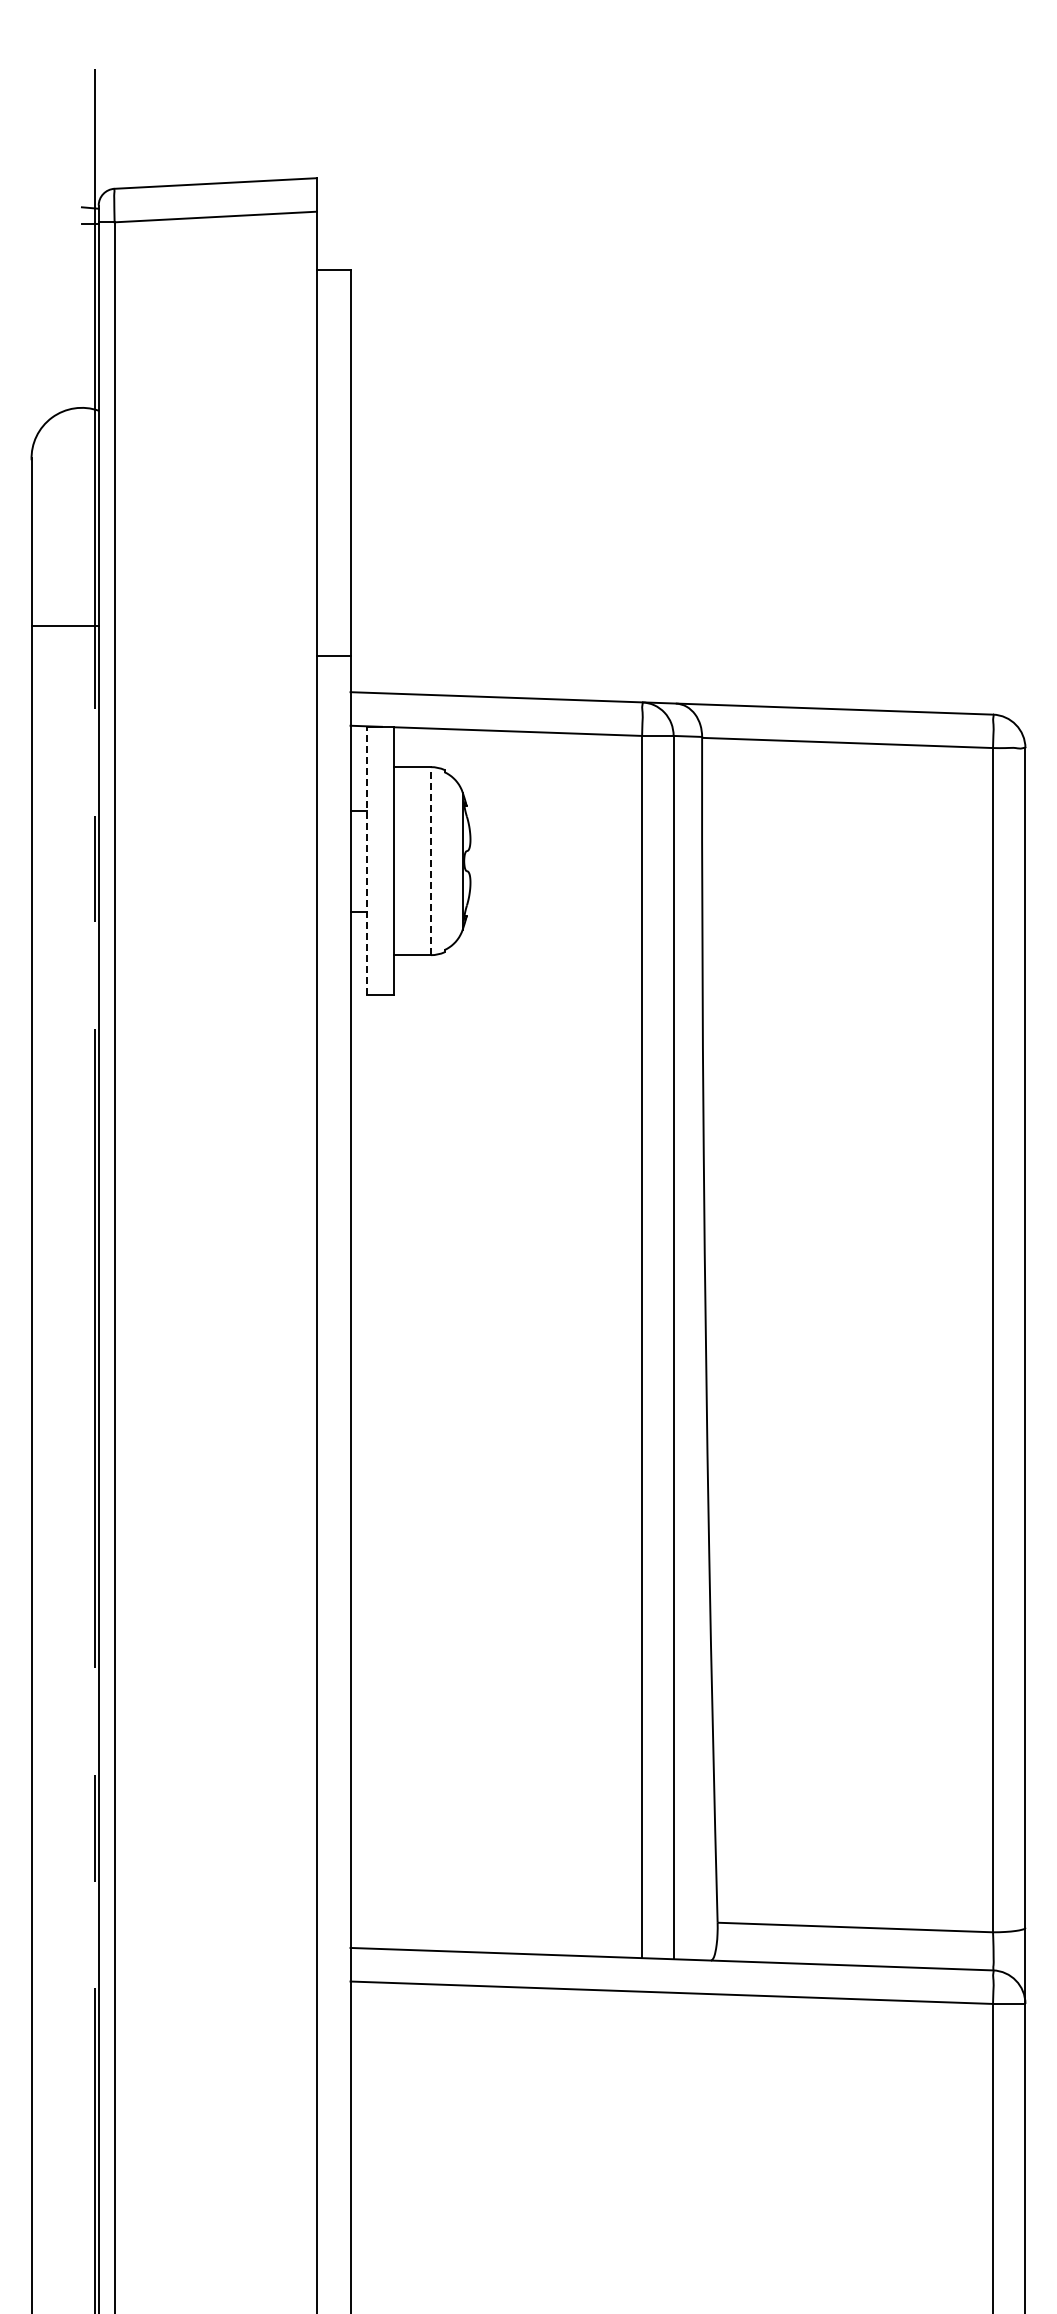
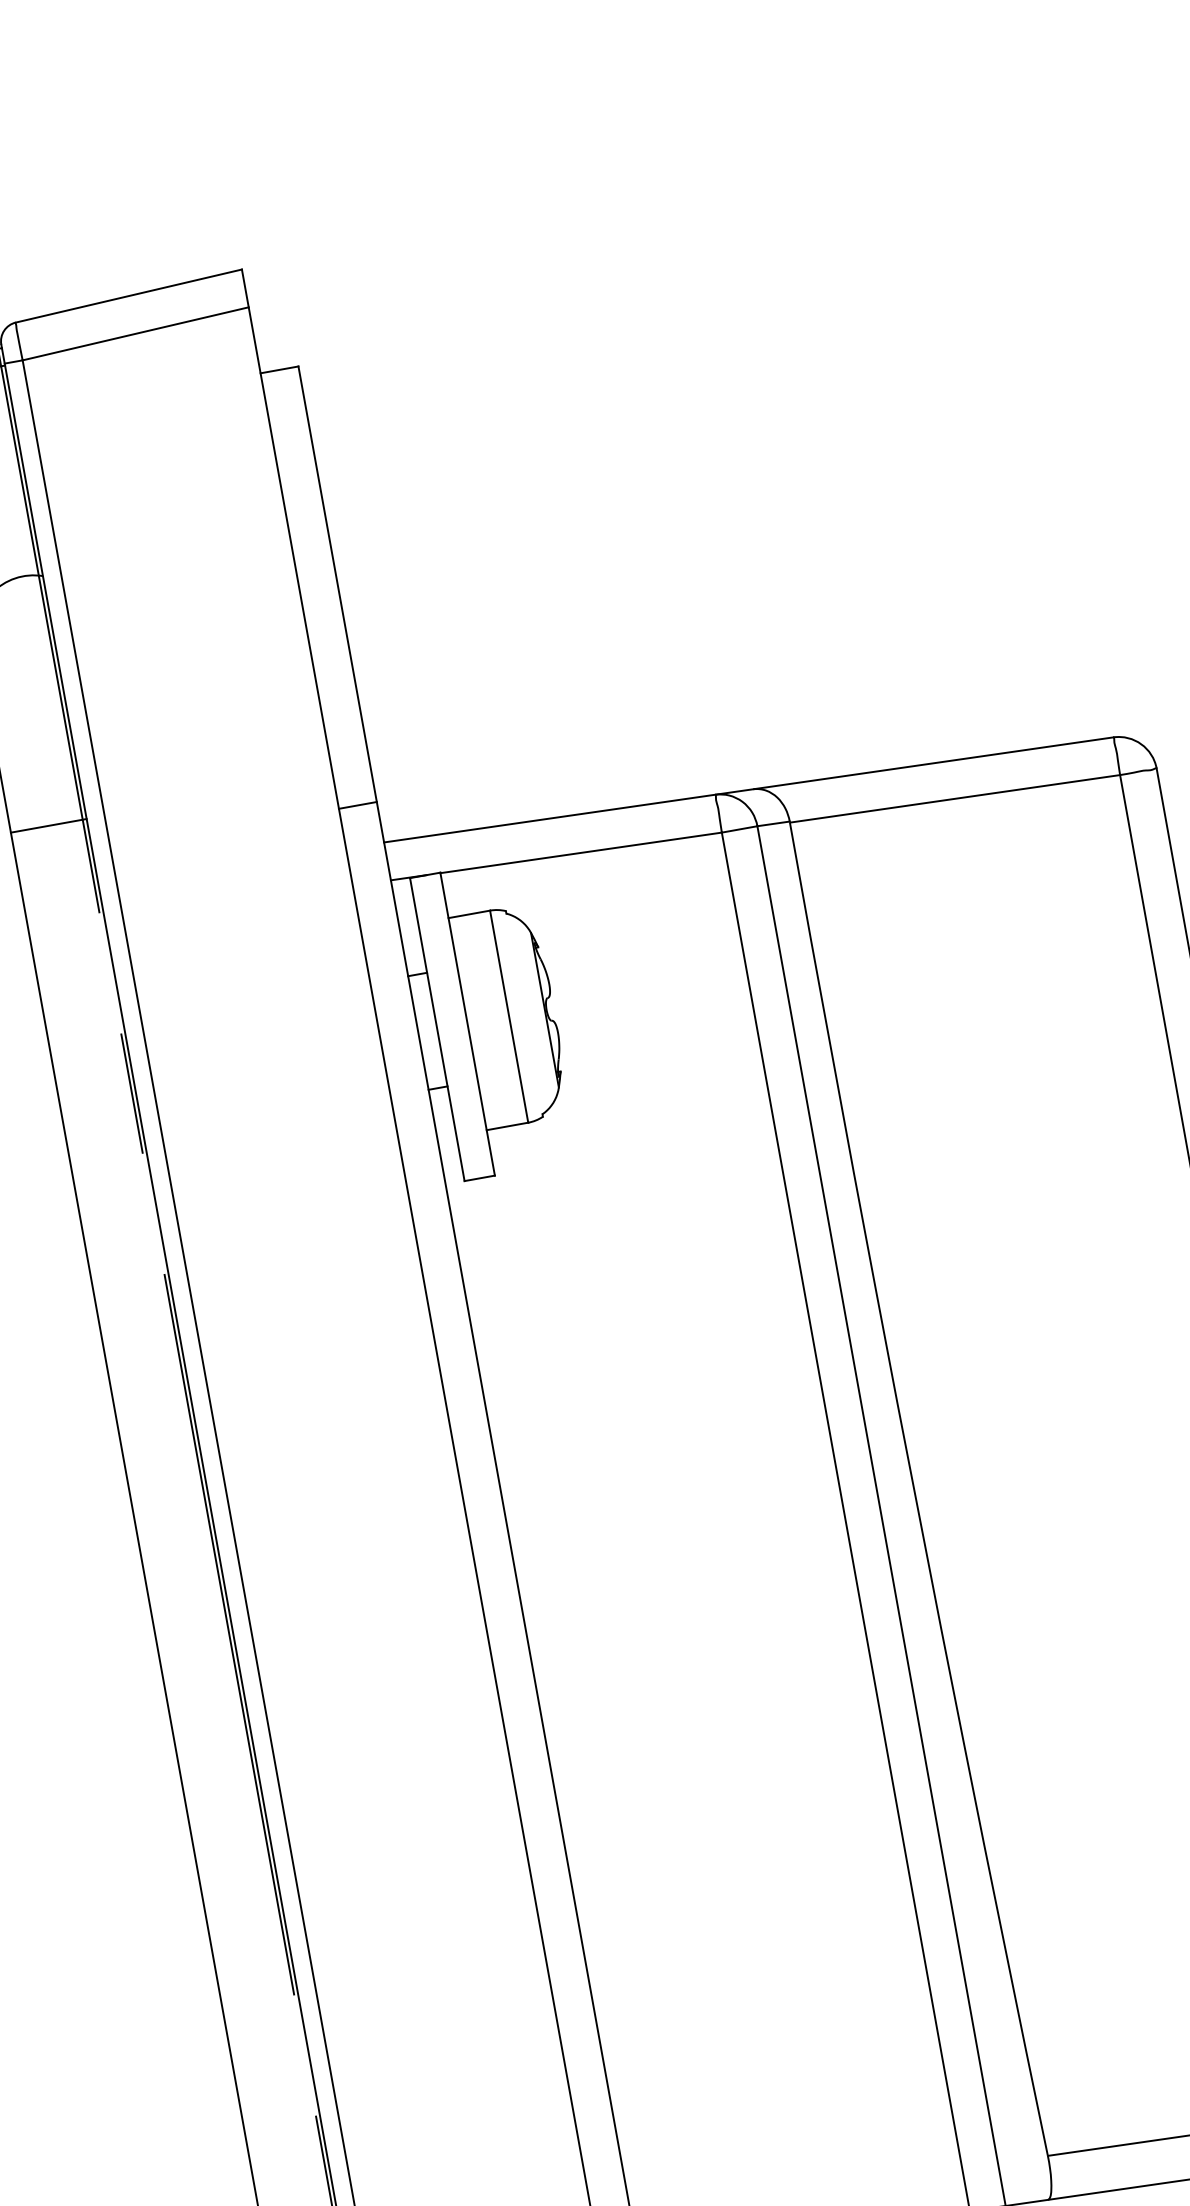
line: (367, 860) -> (437, 1028), dashed -> solid
line: (431, 860) -> (509, 1015), dashed -> solid

